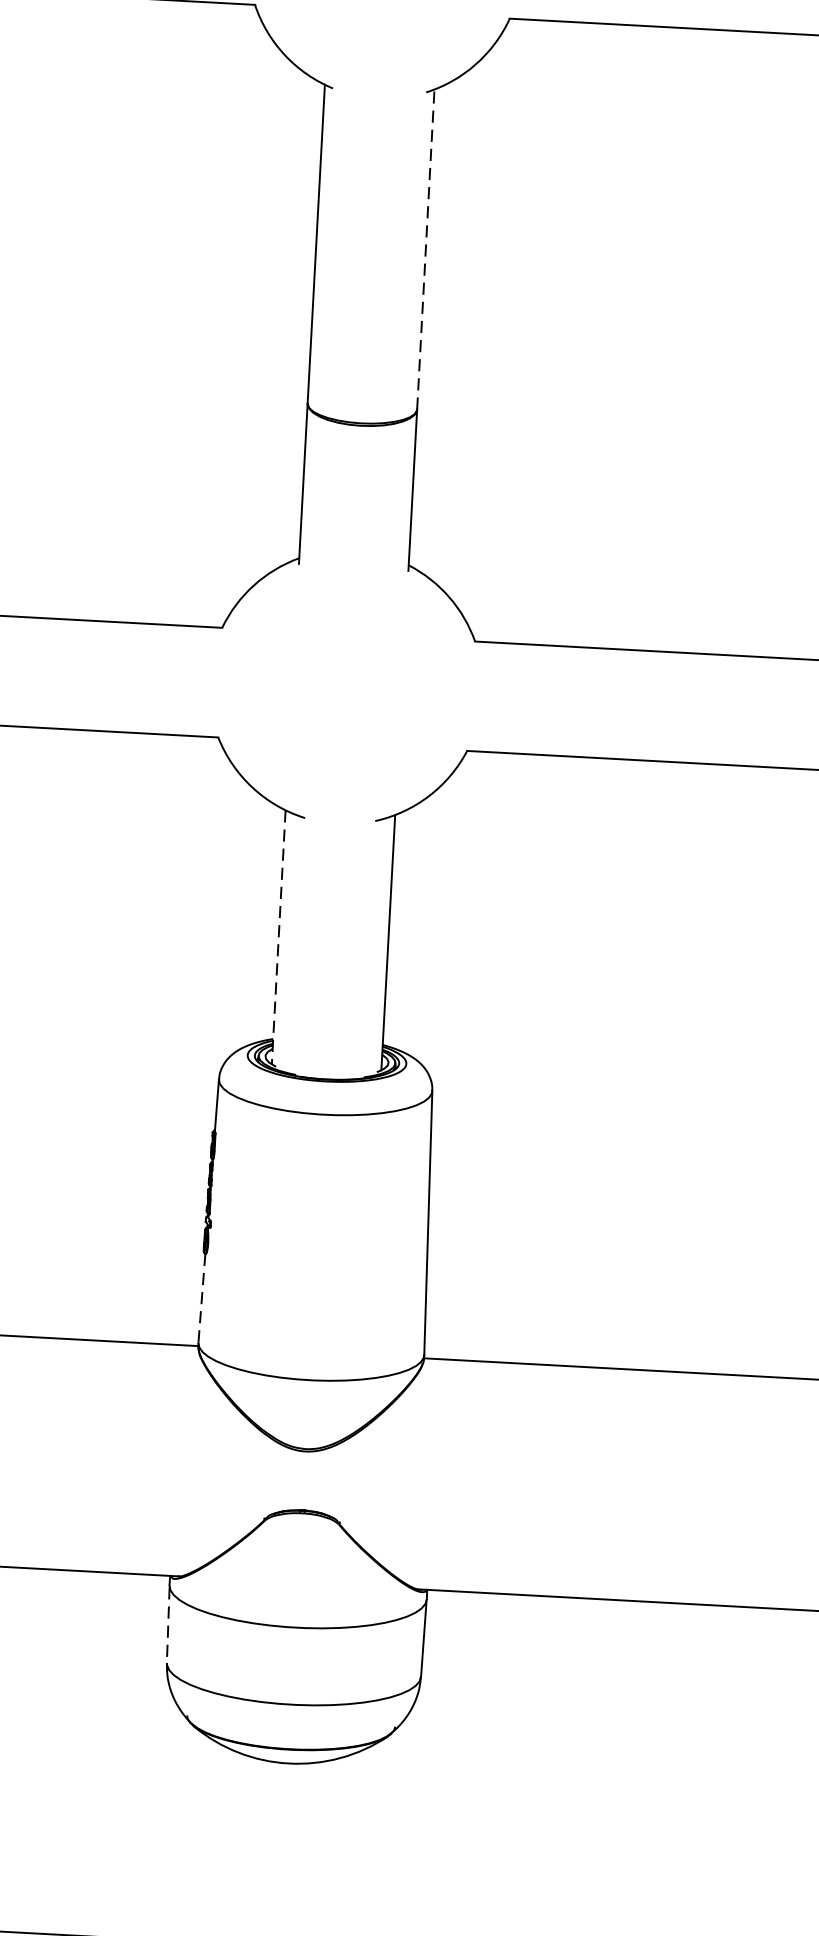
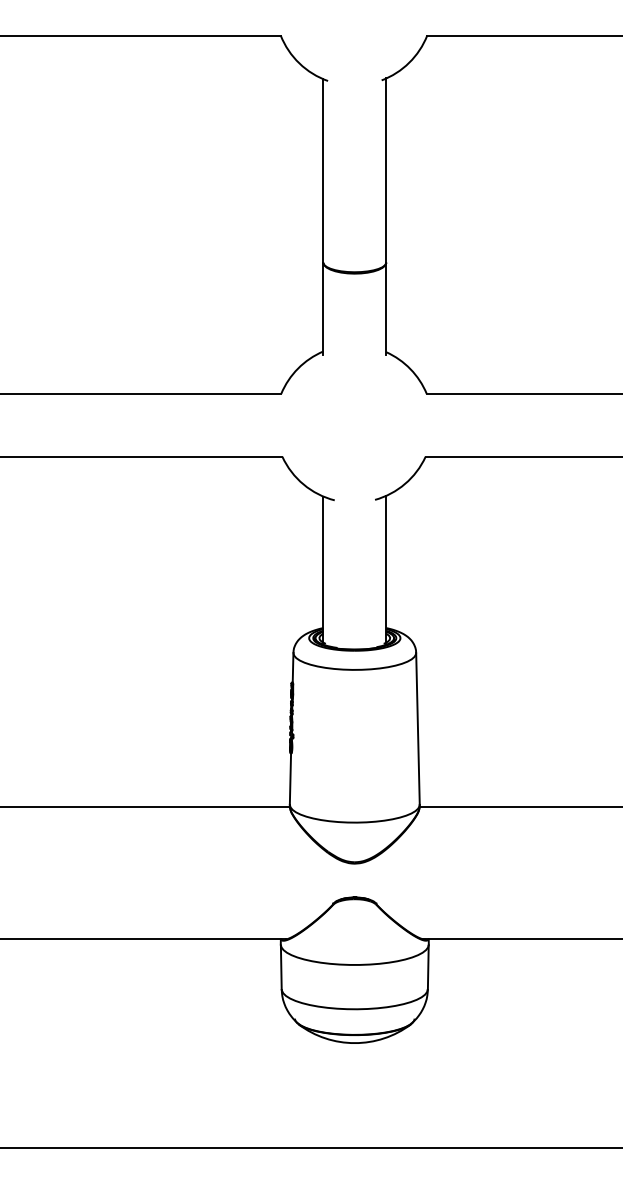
line: (426, 249) -> (386, 170), dashed -> solid
line: (278, 938) -> (323, 570), dashed -> solid
line: (201, 1299) -> (290, 779), dashed -> solid
line: (168, 1625) -> (281, 967), dashed -> solid

